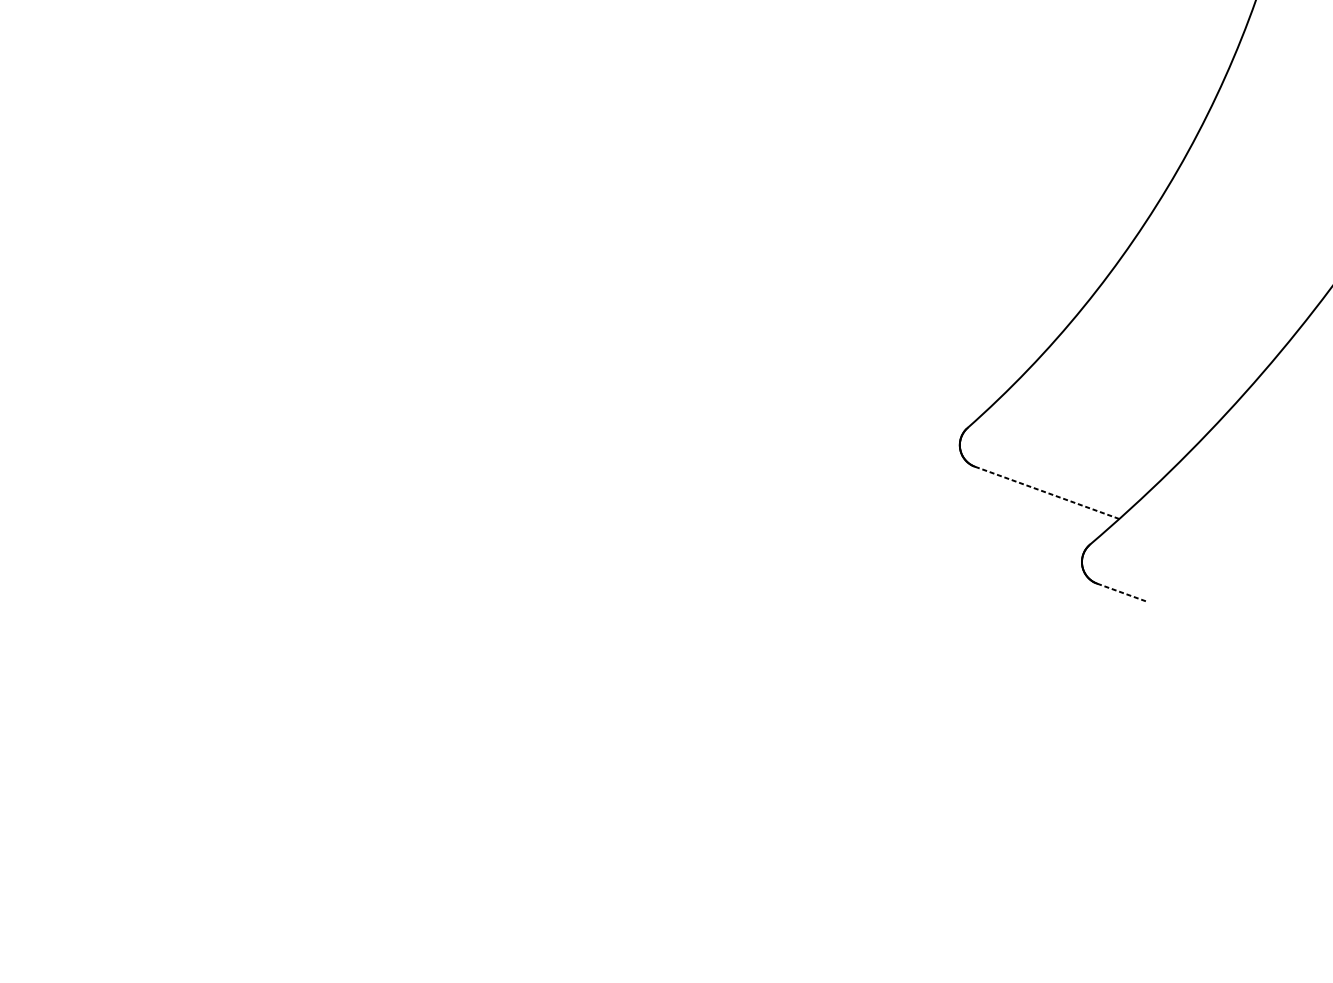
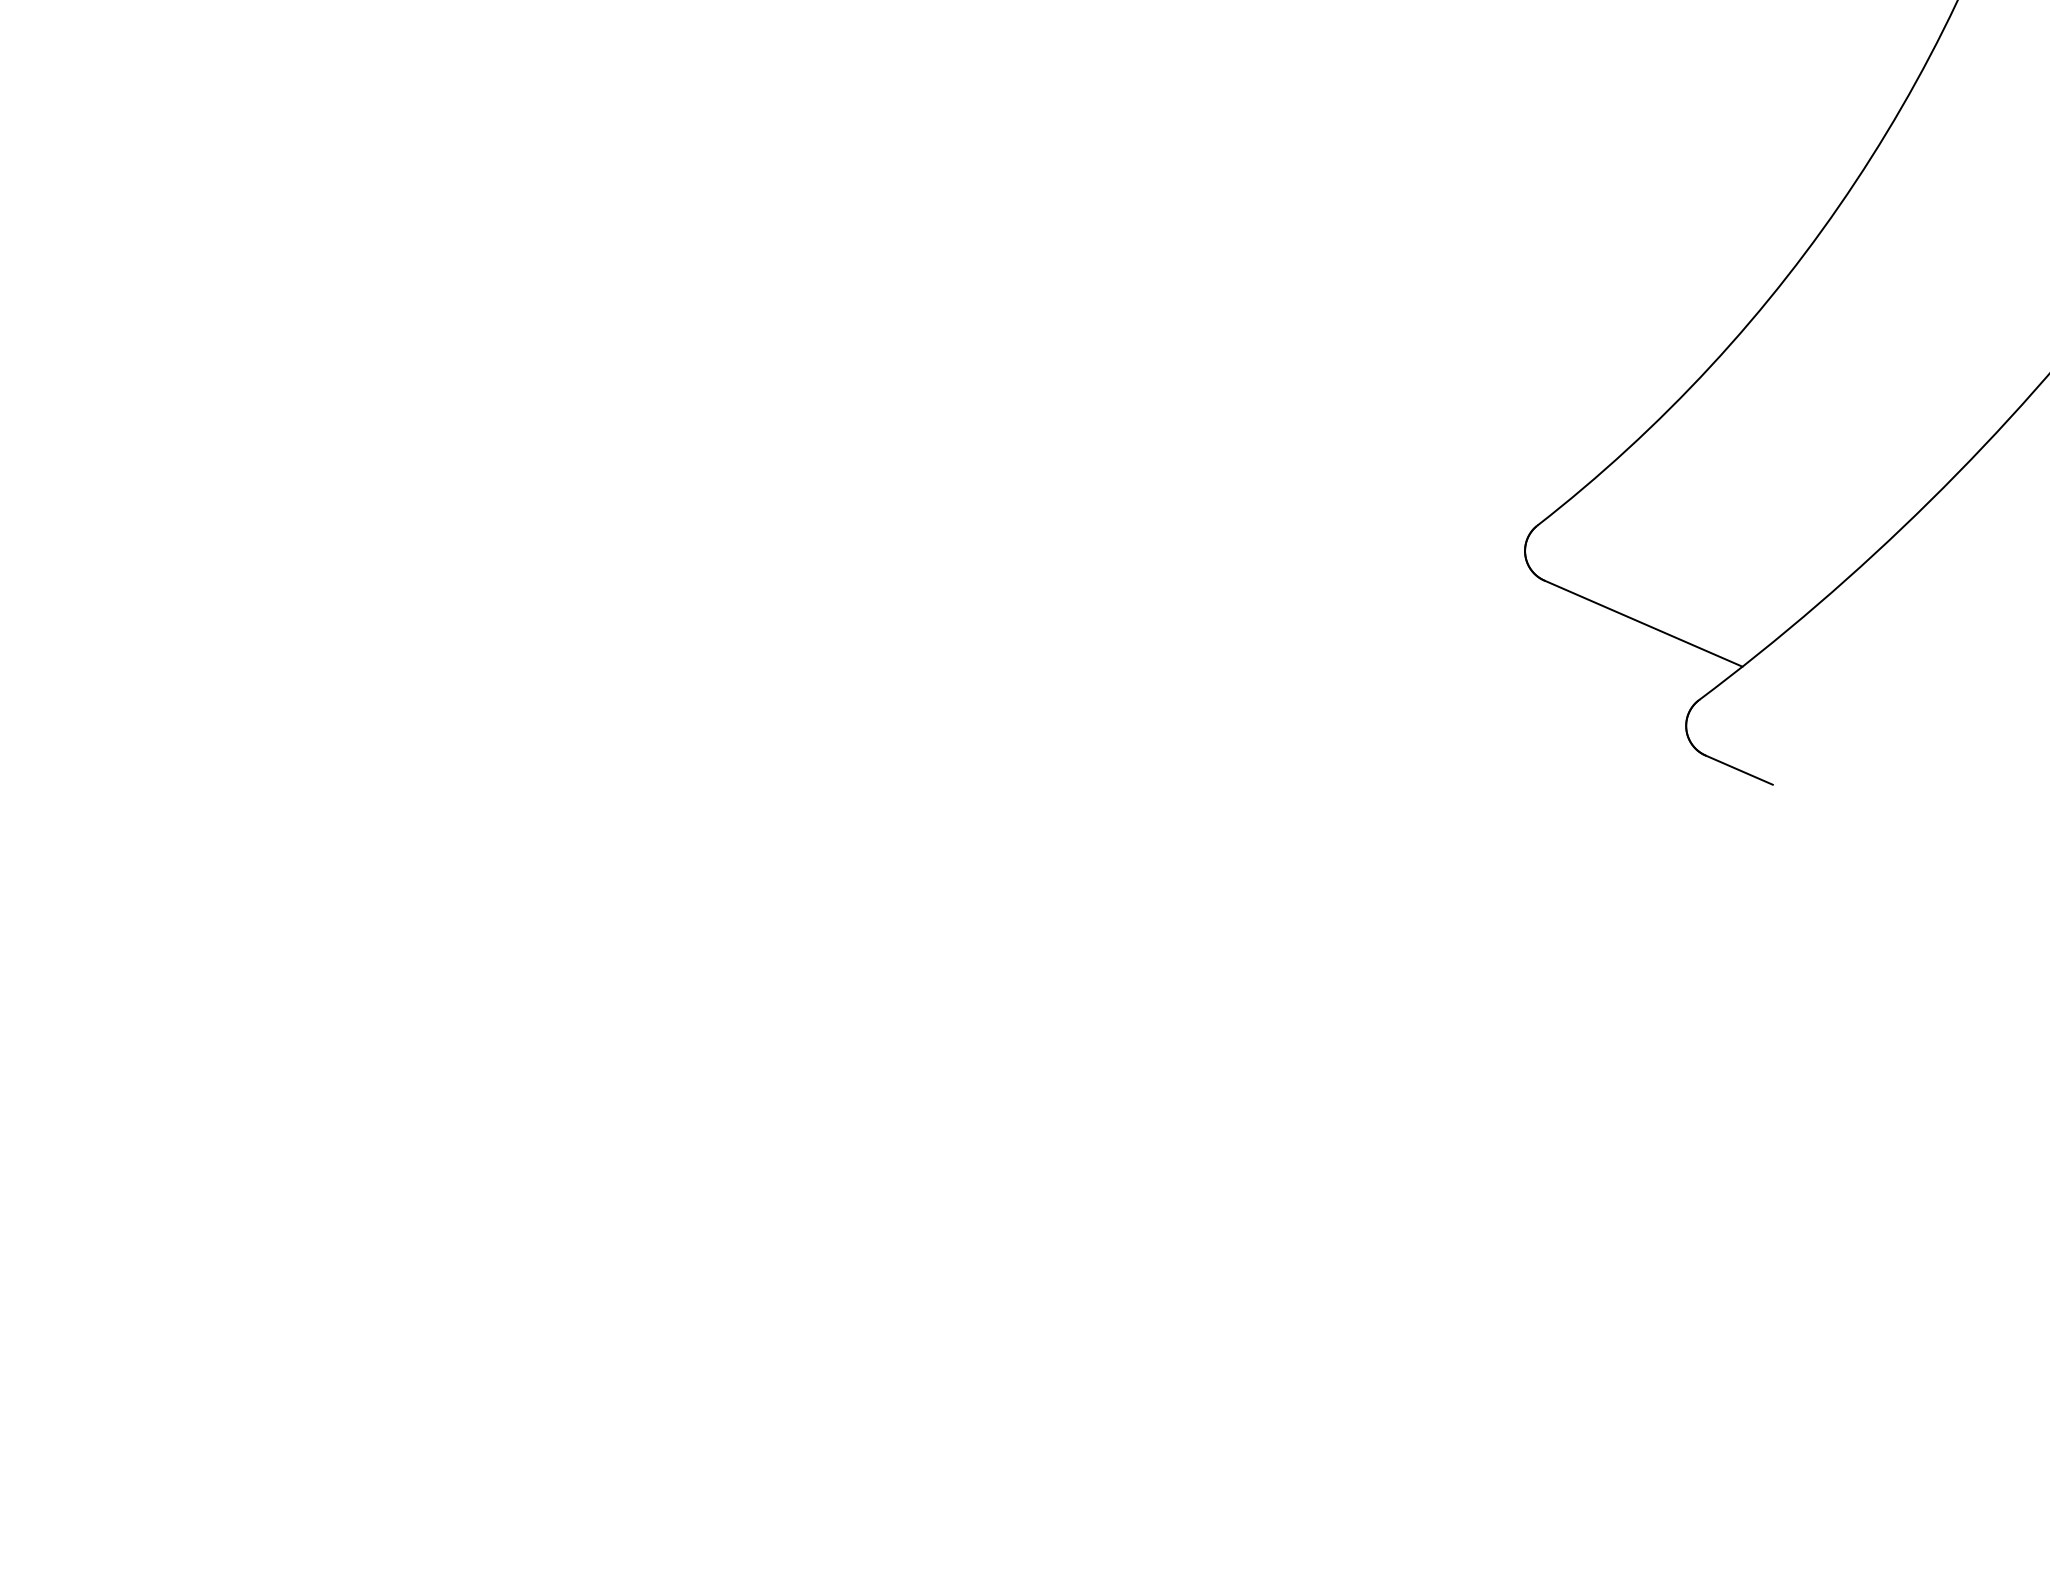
line: (1047, 492) -> (1643, 623), dashed -> solid
line: (1121, 592) -> (1739, 770), dashed -> solid

